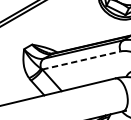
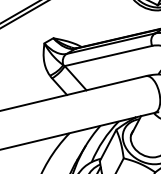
line: (81, 60) -> (108, 55), dashed -> solid

